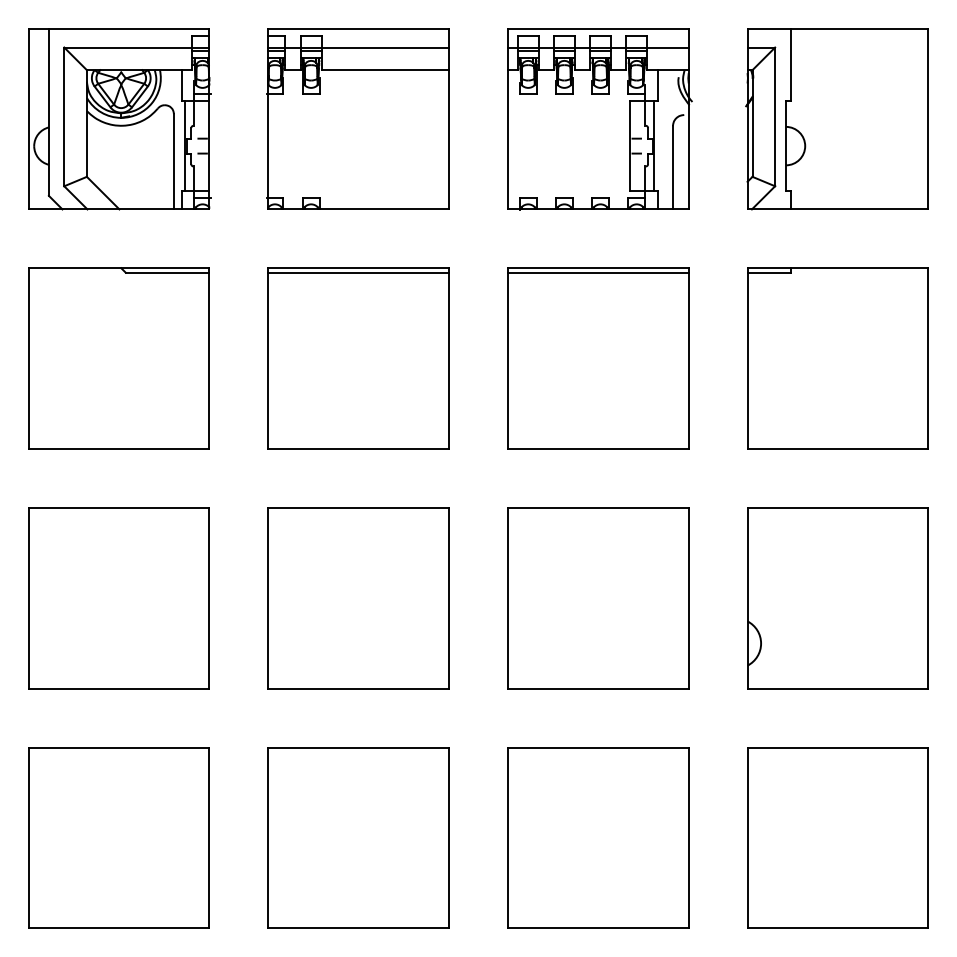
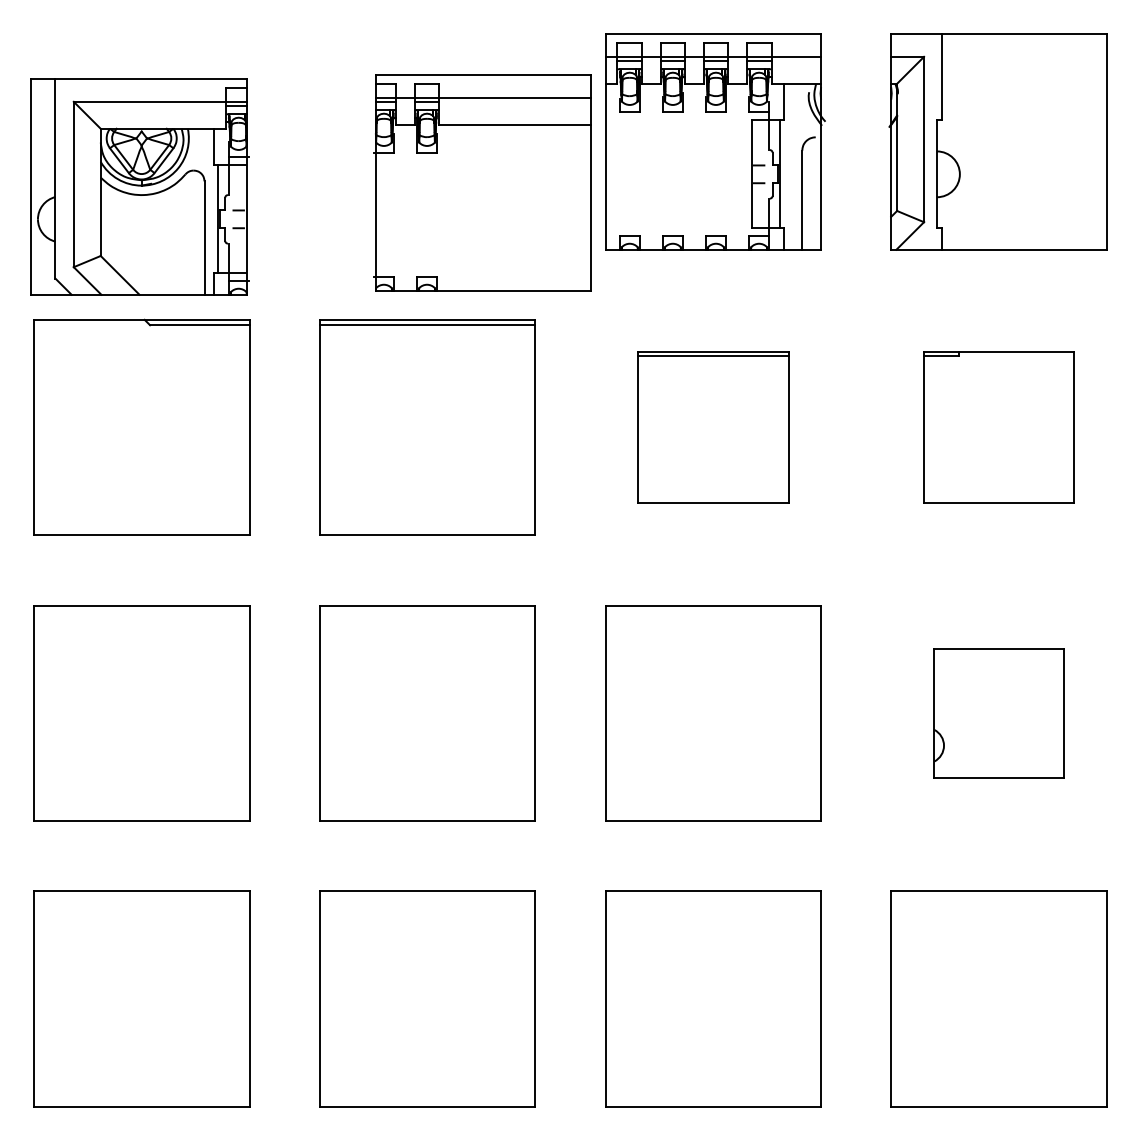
part: (119, 118) -> (139, 186), moved
part: (357, 118) -> (482, 182), moved
part: (598, 358) -> (713, 427), size x0.7
part: (837, 358) -> (998, 427), size x0.7
part: (837, 598) -> (998, 713), size x0.6

